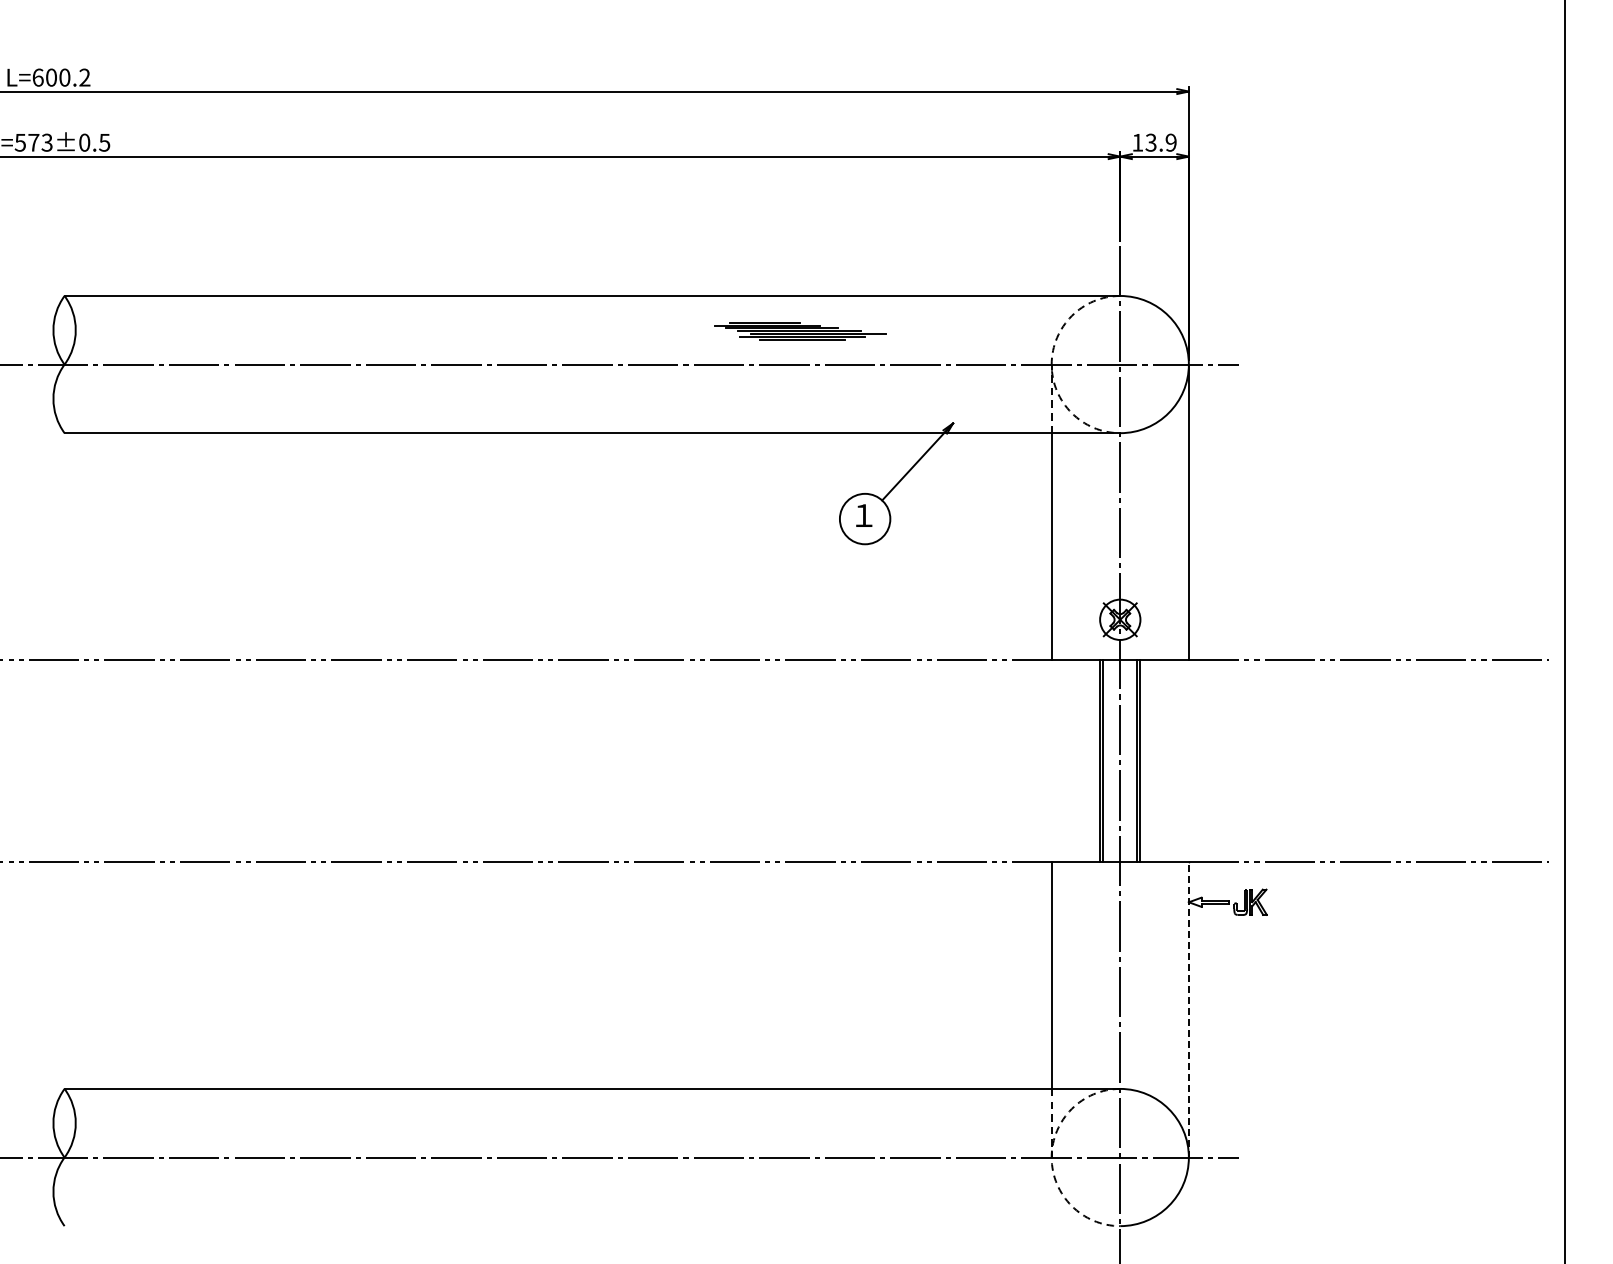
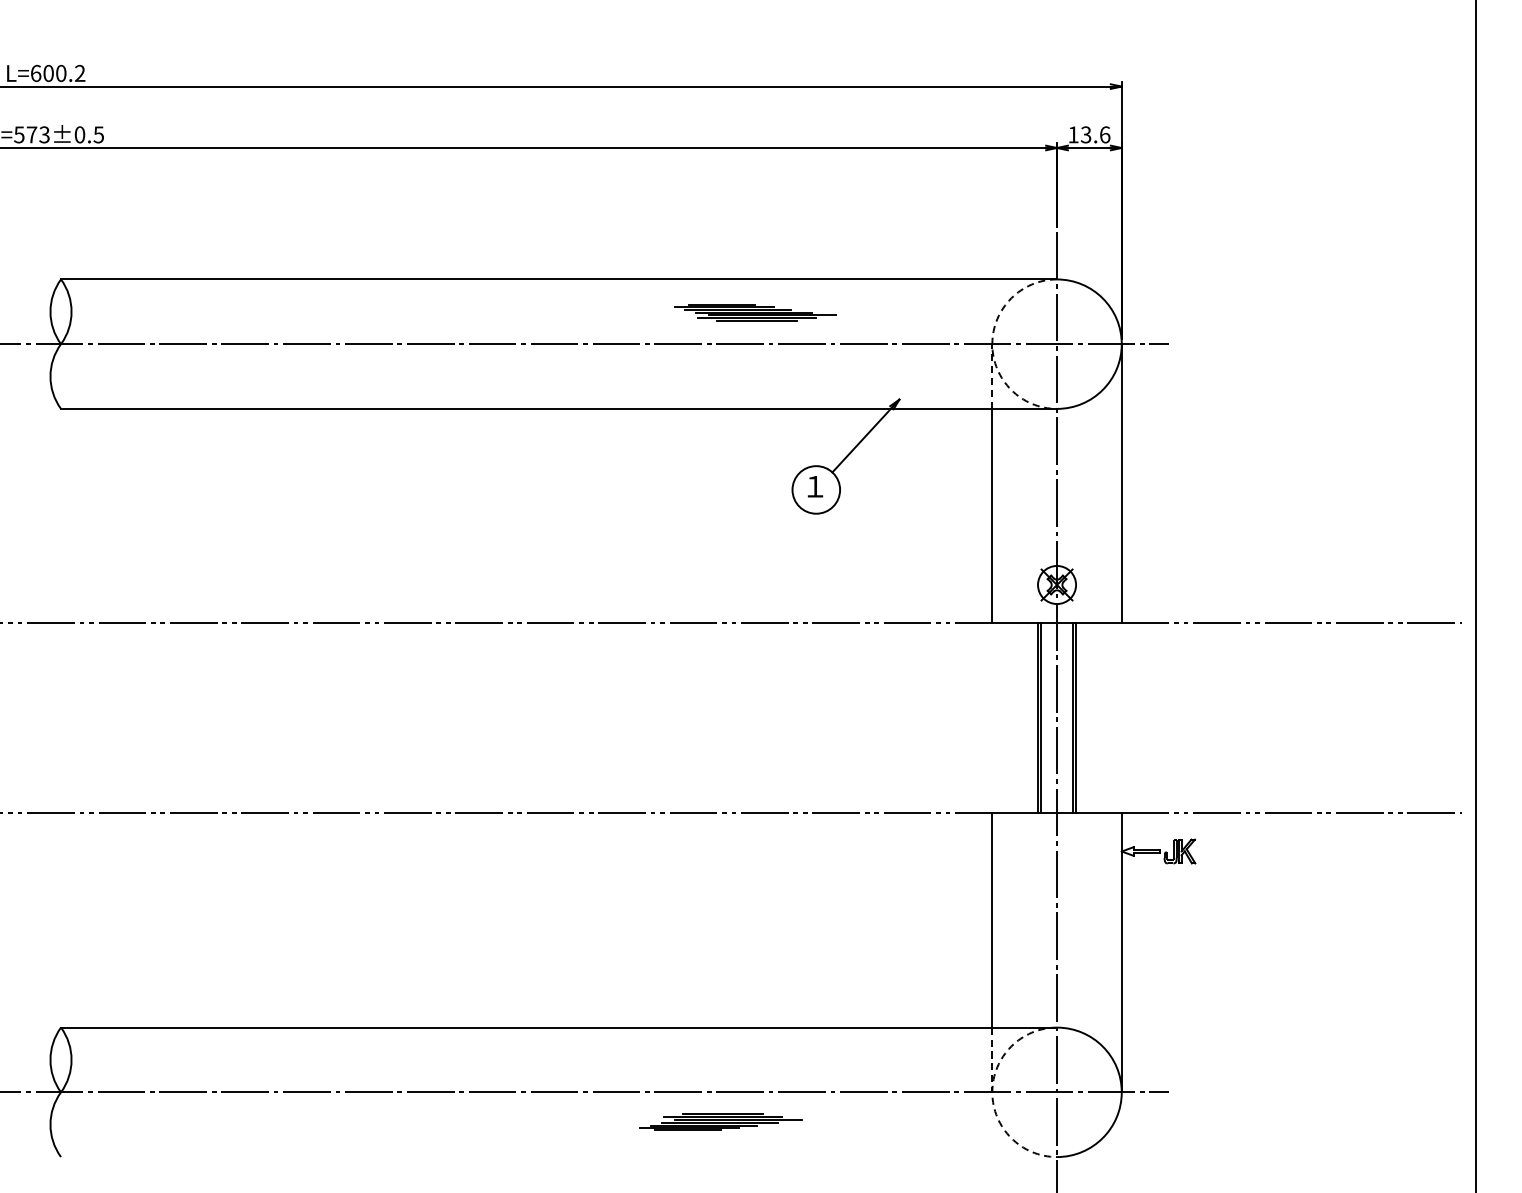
text: (1170, 142) -> (1104, 134), 13.9 -> 13.6
line: (1188, 1009) -> (1121, 952), dashed -> solid
part: (764, 1189) -> (721, 1122), added

